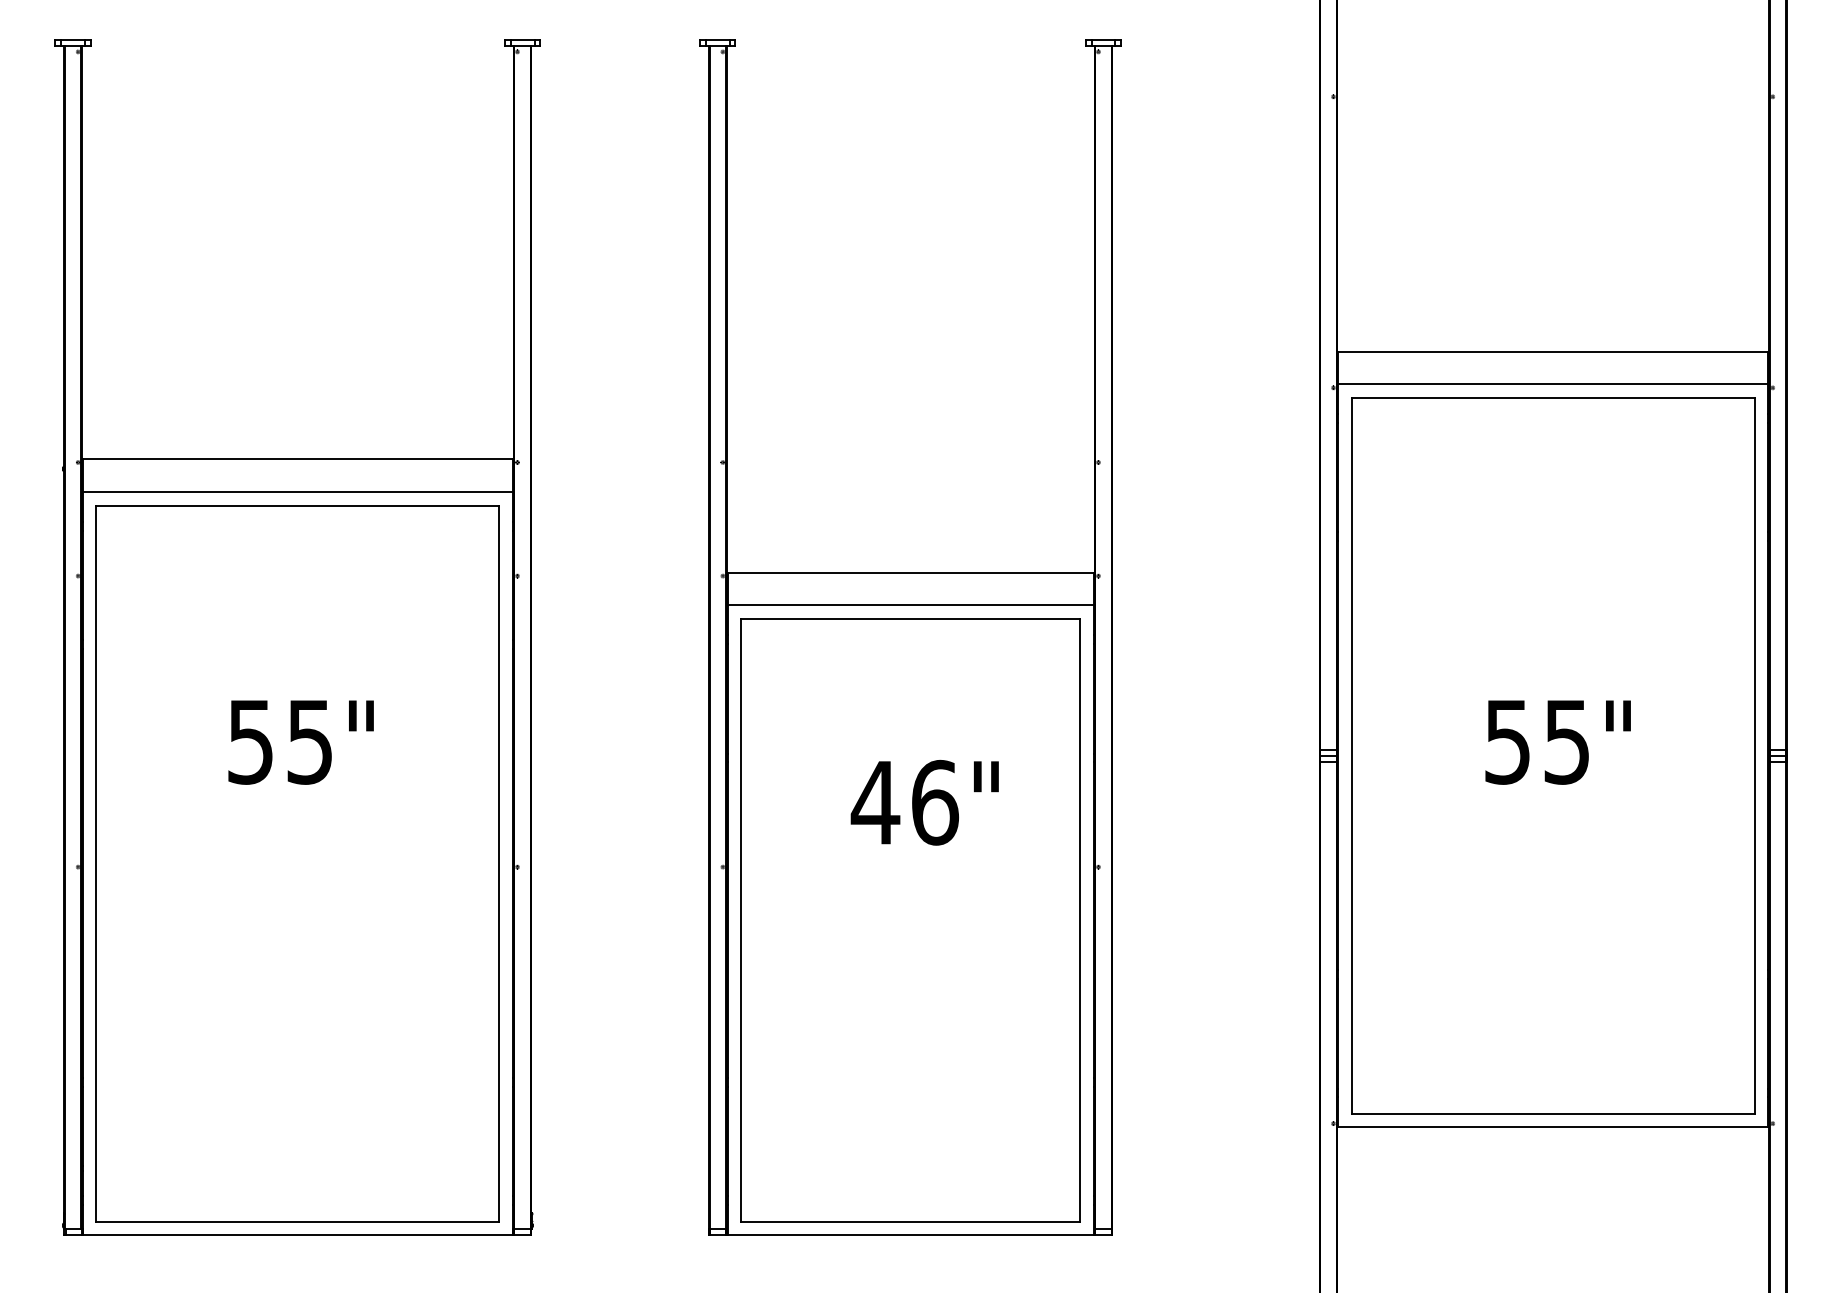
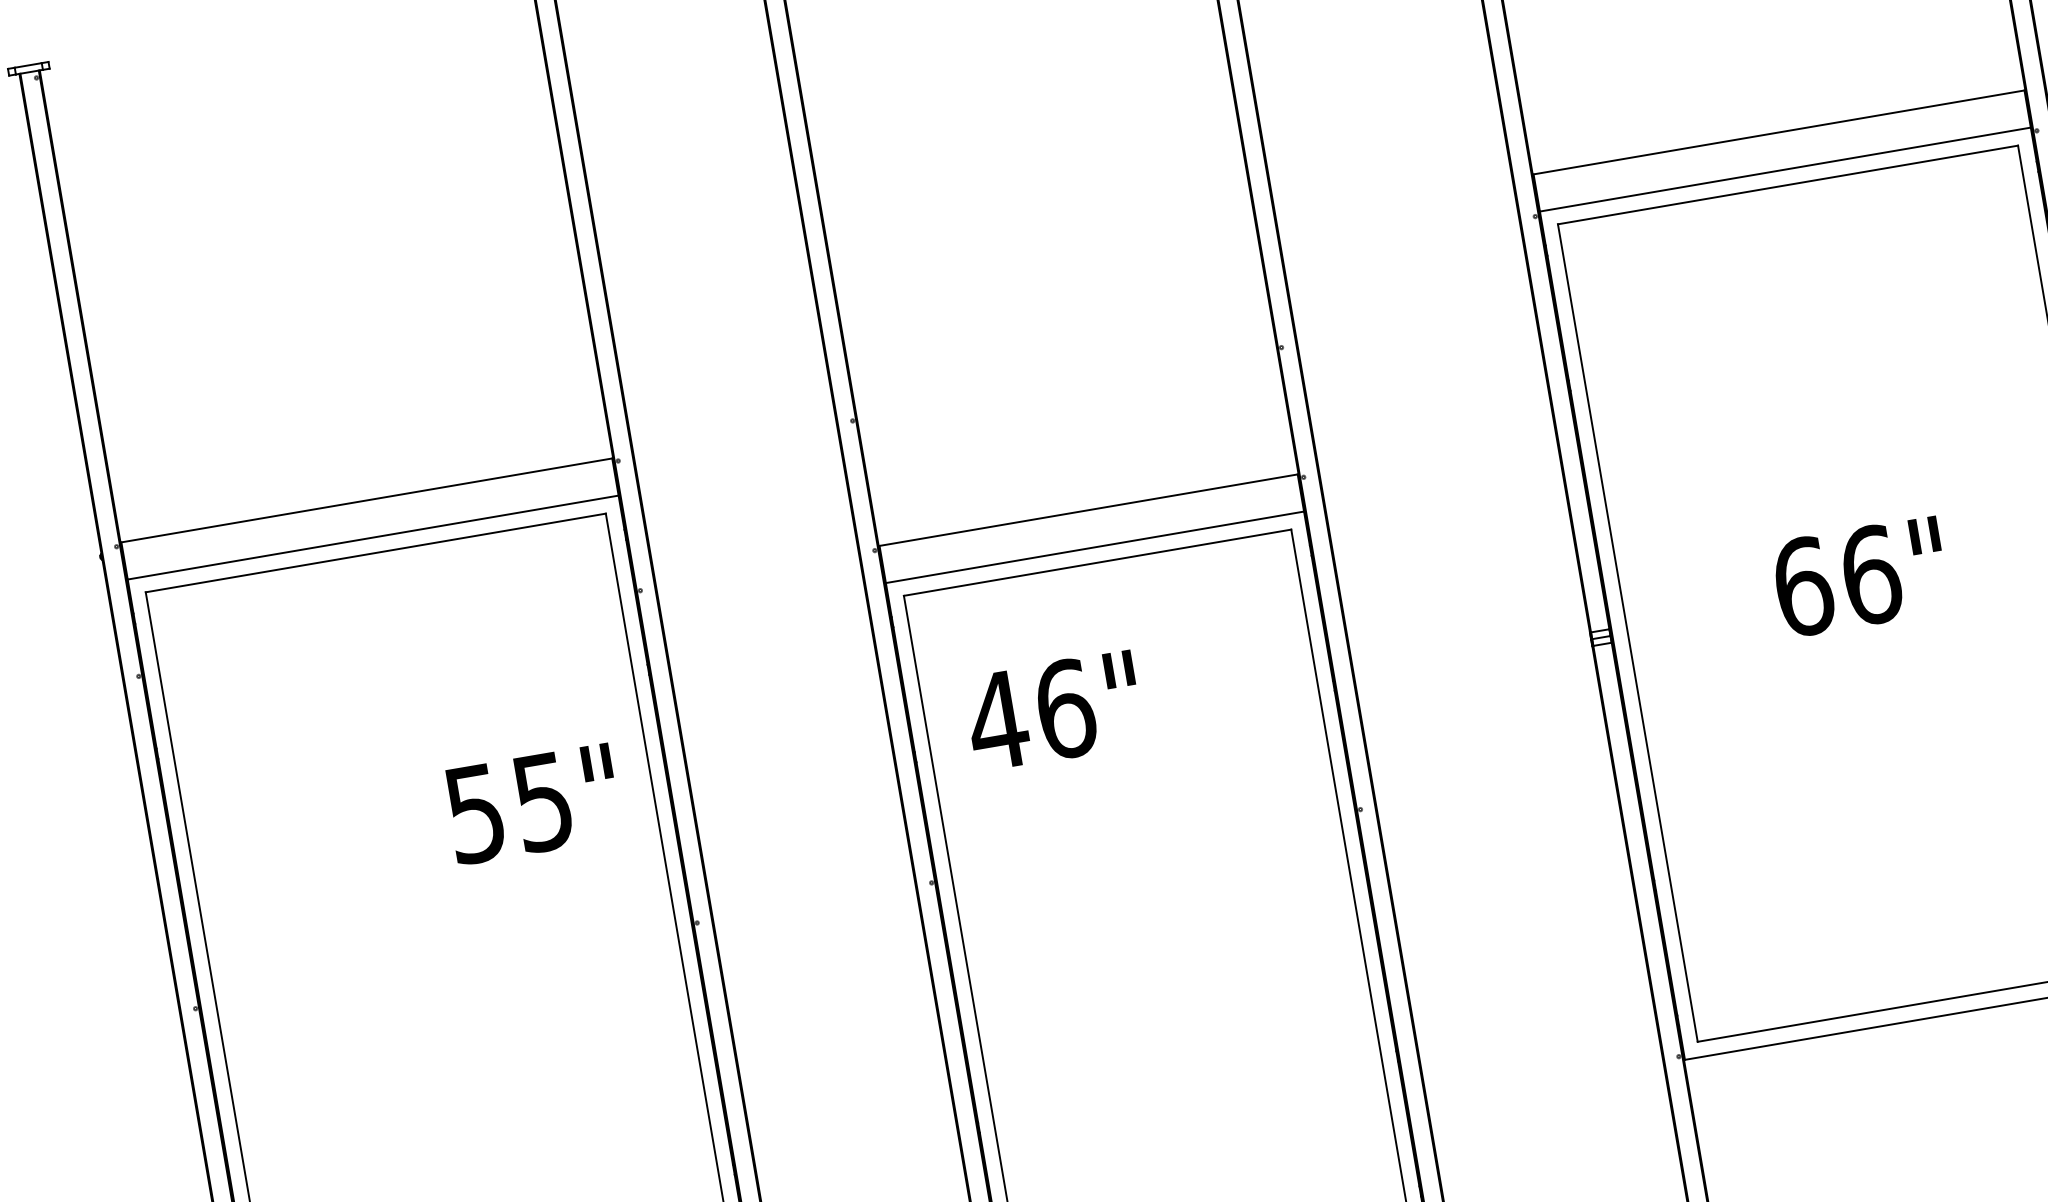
text: (1537, 741) -> (1837, 580), 55" -> 66"
text: (300, 742) -> (532, 804), moved
text: (924, 802) -> (1053, 710), moved

